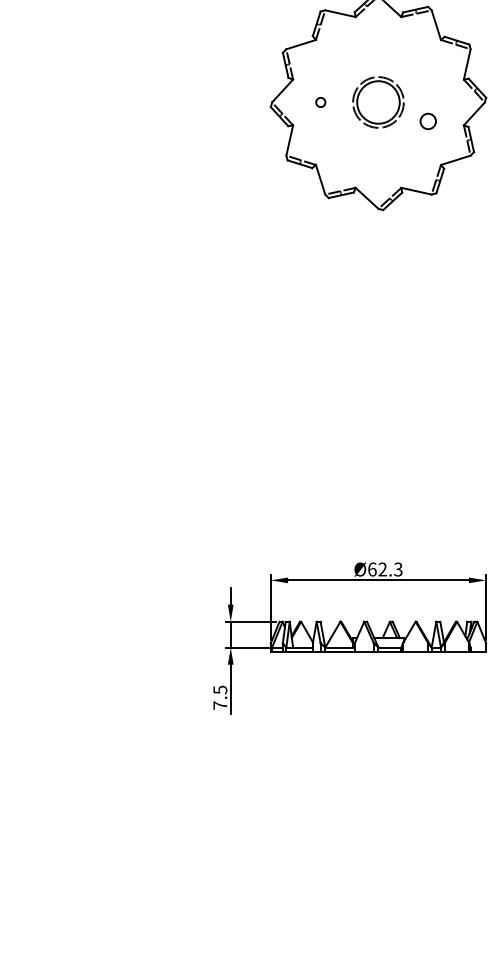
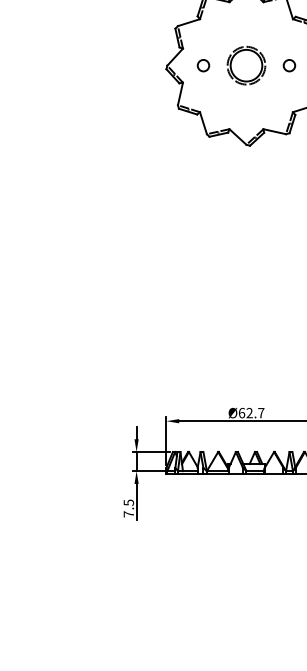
circle: (320, 102) -> (203, 65), size x1.67
circle: (427, 121) -> (288, 65), moved
text: (398, 569) -> (261, 413), Ø62.3 -> Ø62.7

